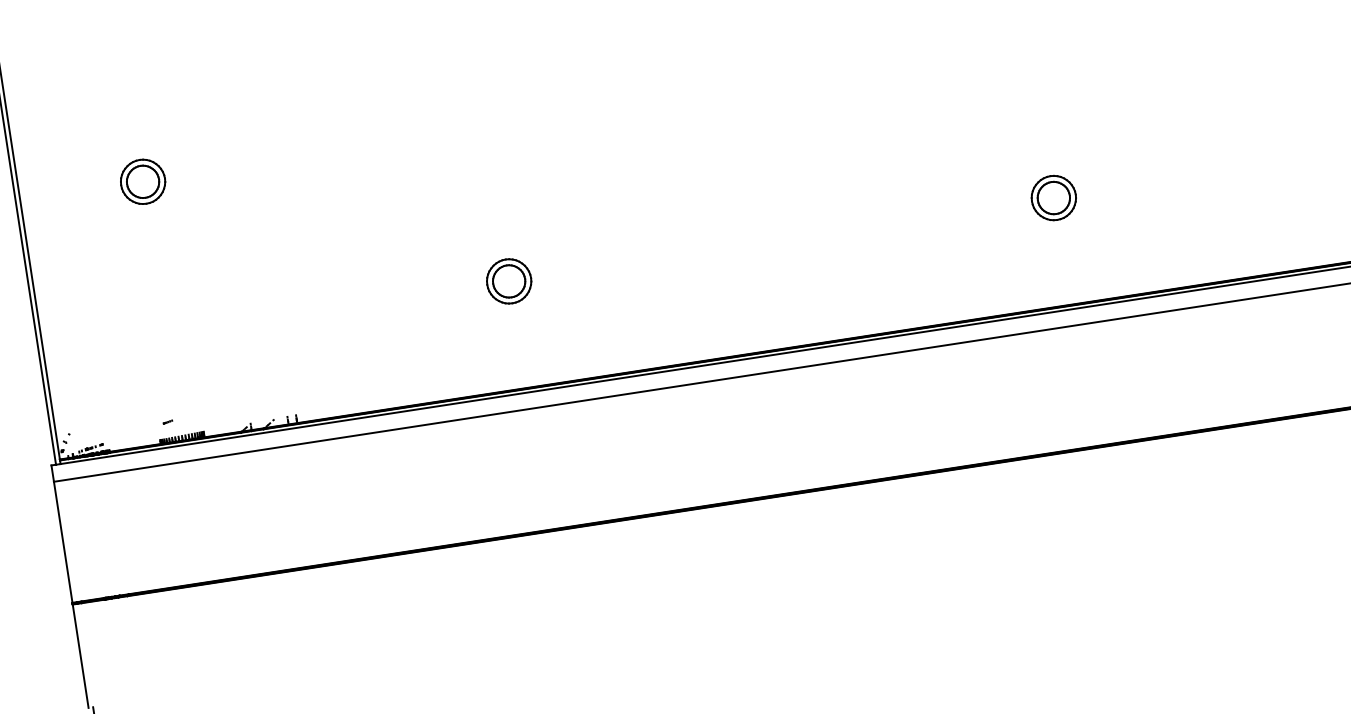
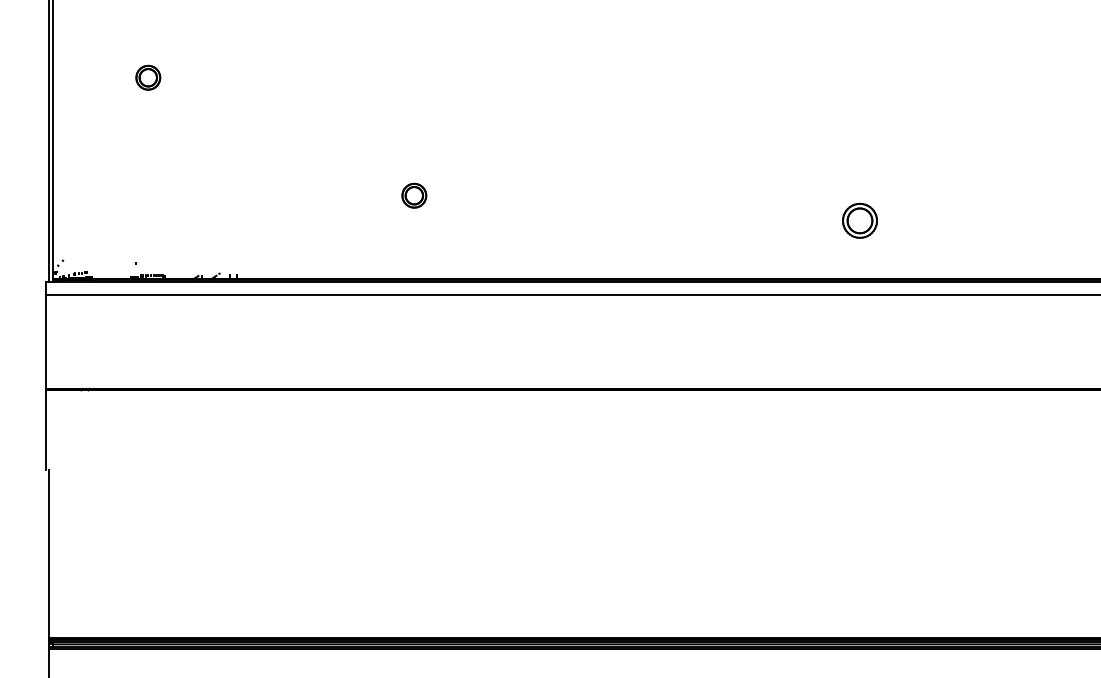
part: (143, 181) -> (148, 77), size x0.7
part: (1053, 197) -> (859, 220), moved
part: (509, 280) -> (414, 195), size x0.7

